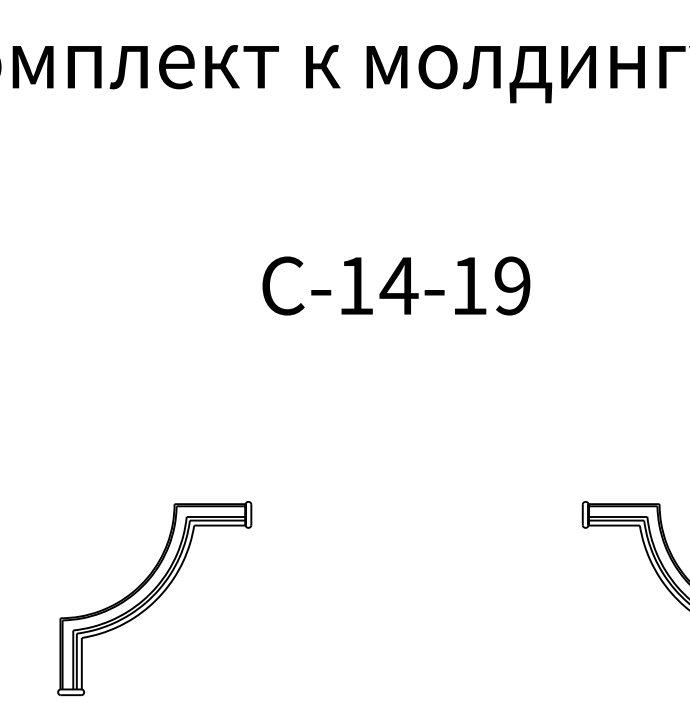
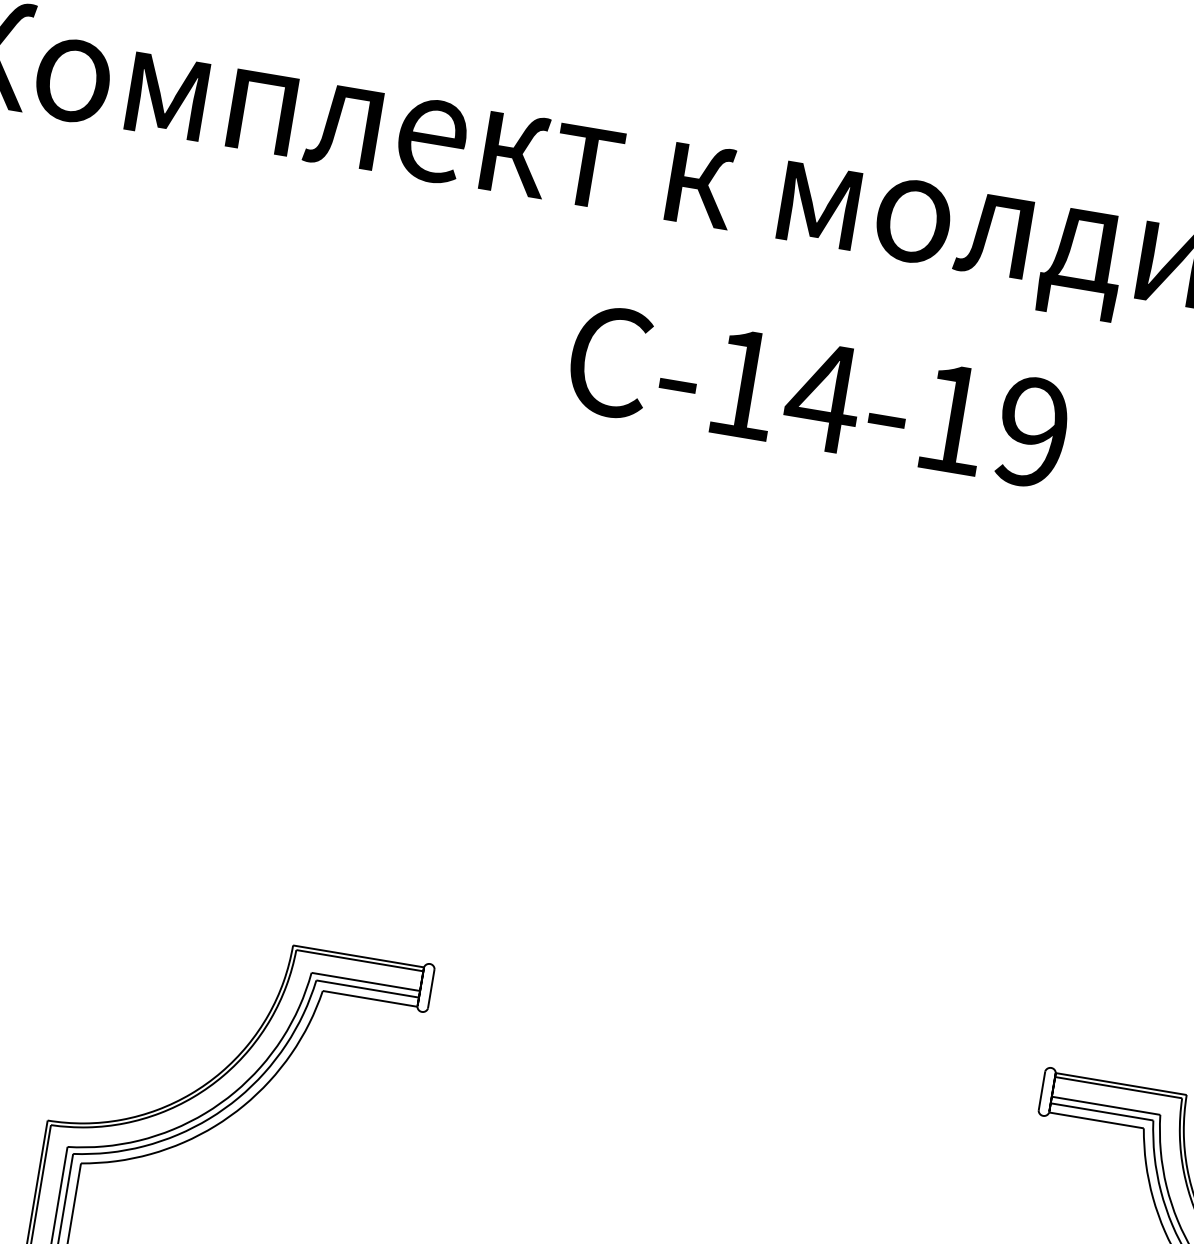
text: (396, 285) -> (818, 395), moved

